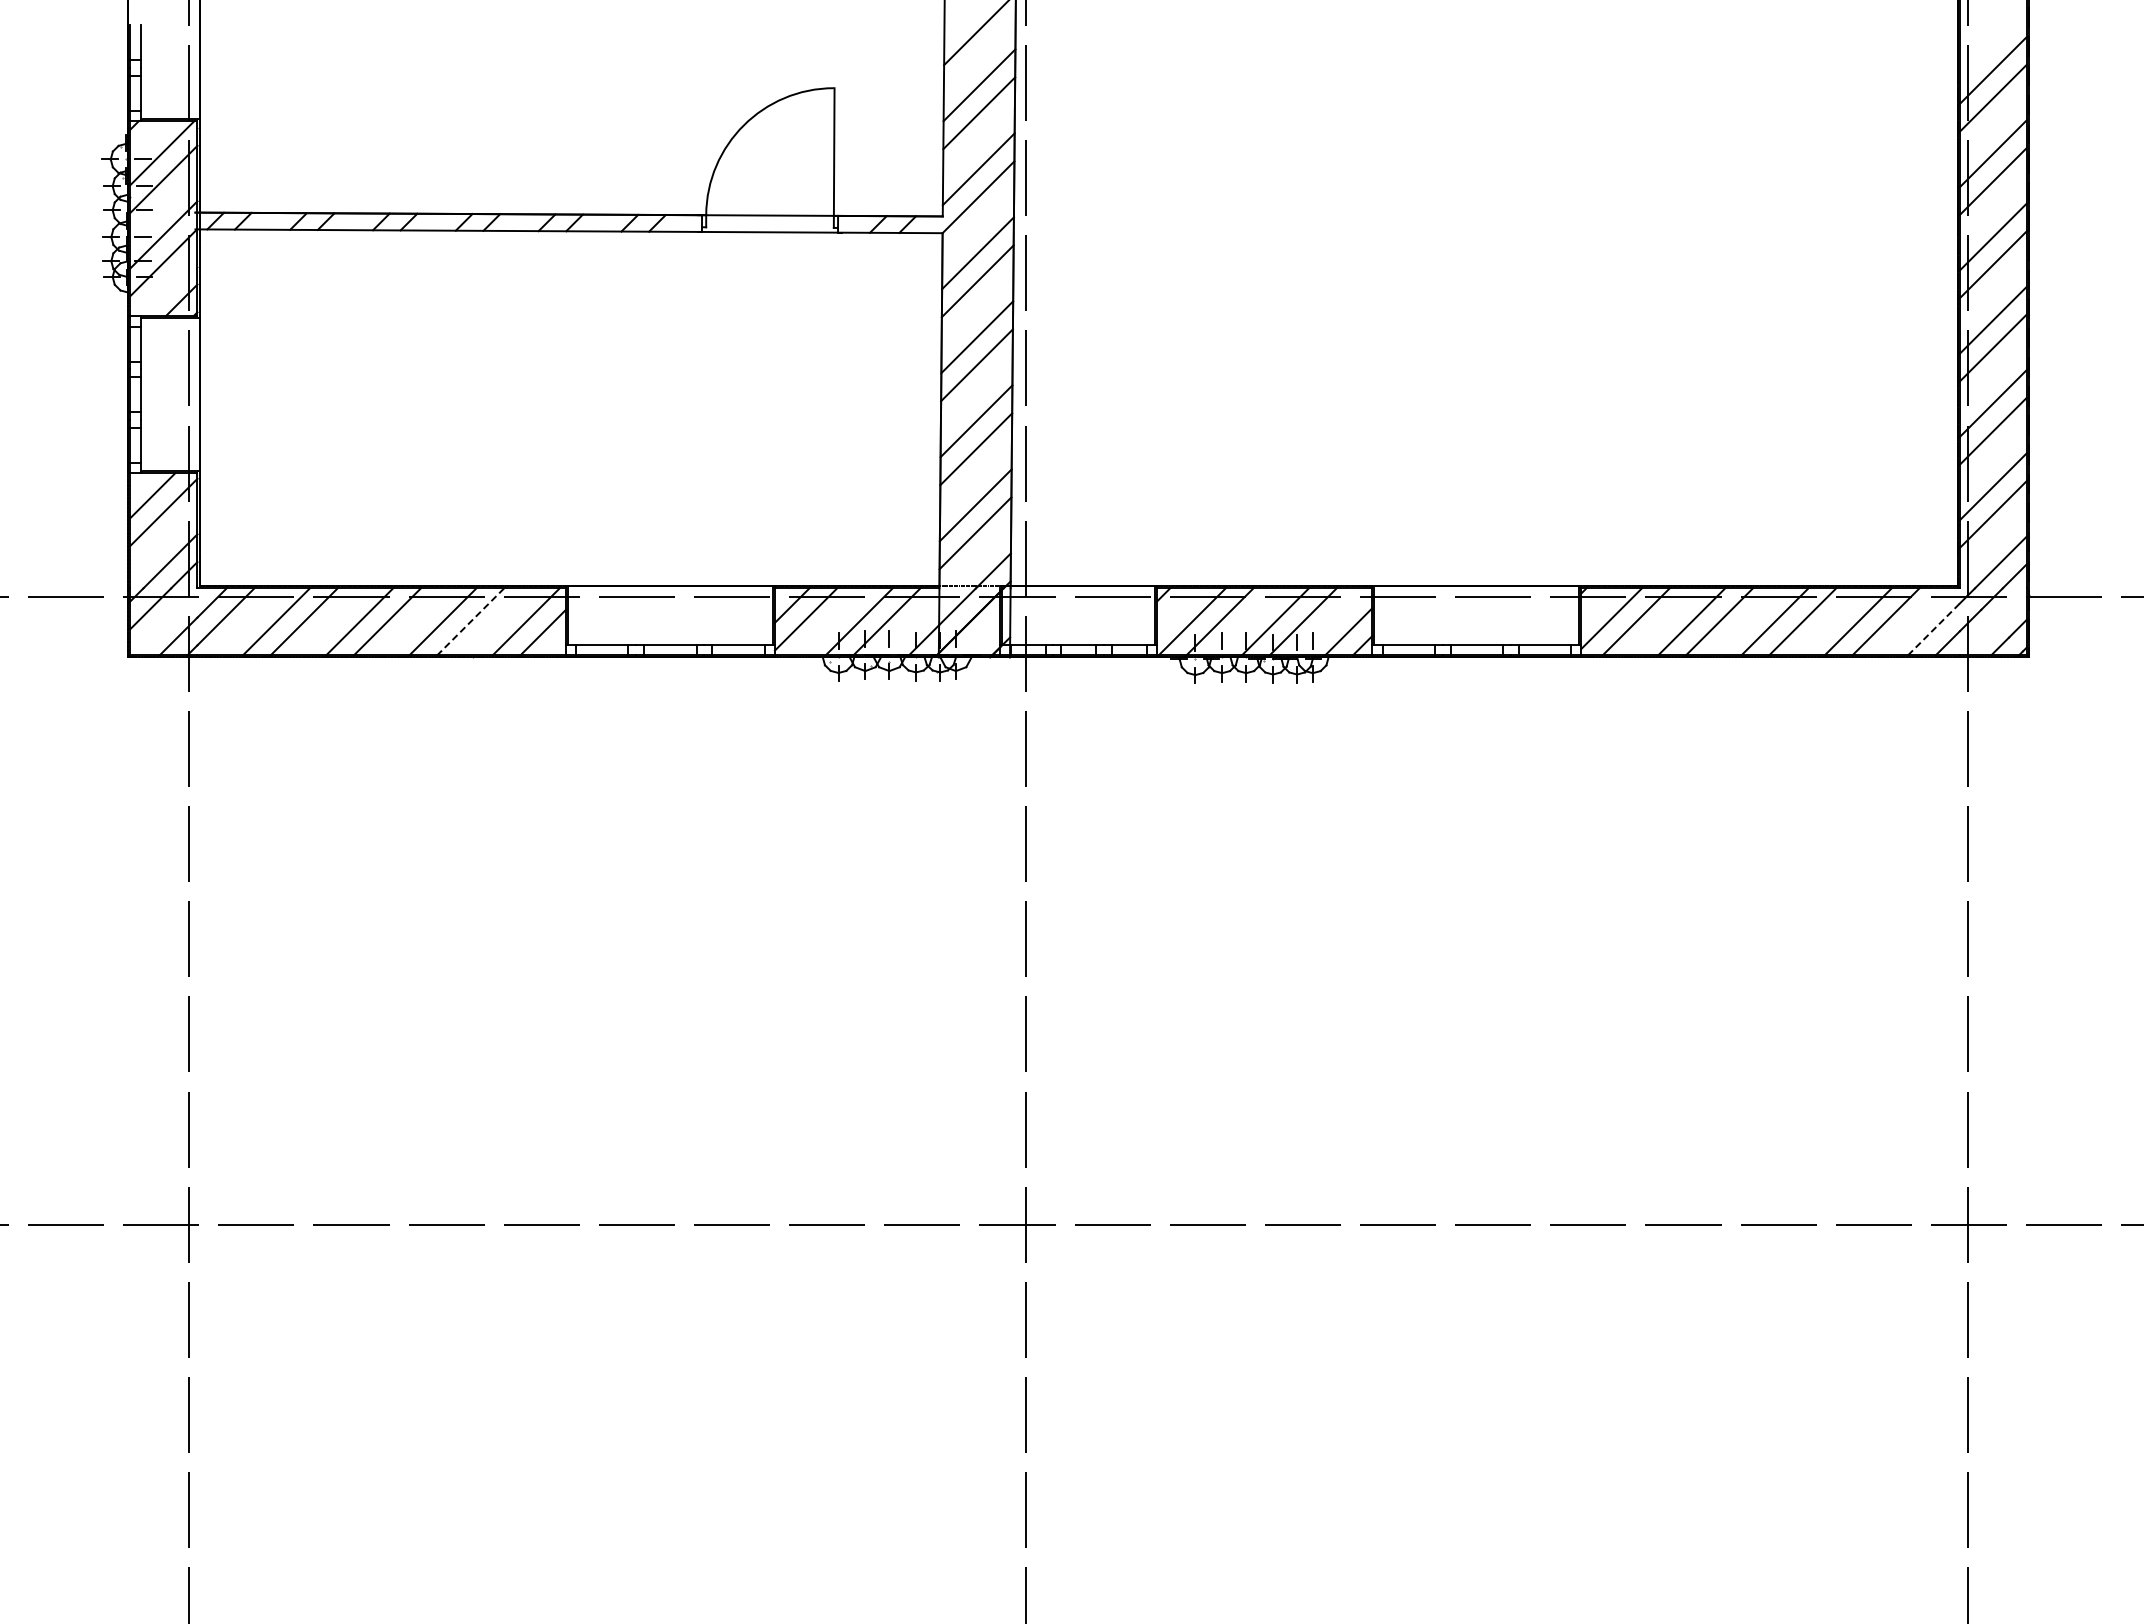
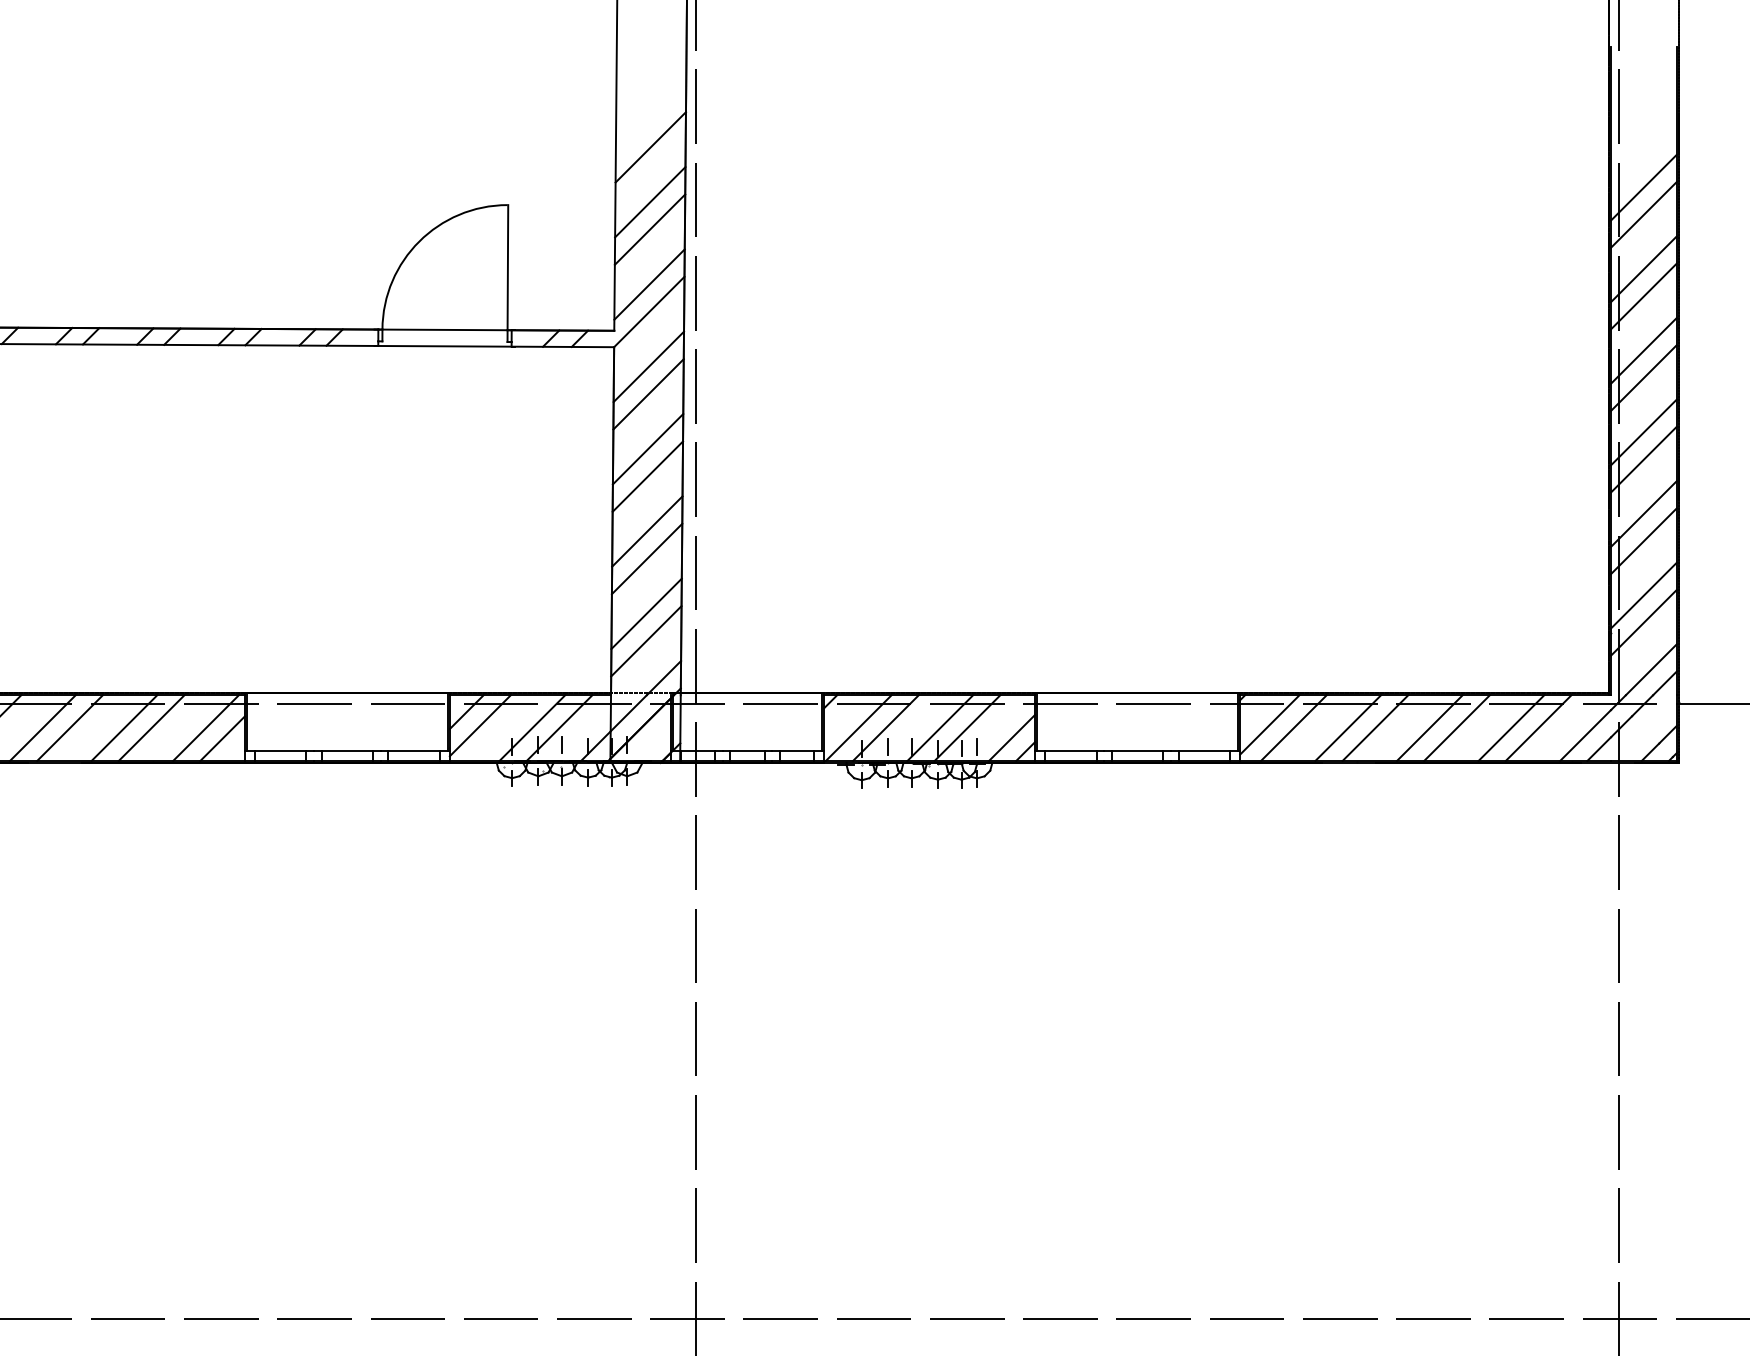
line: (470, 622) -> (151, 728), dashed -> solid
line: (1933, 629) -> (1585, 735), dashed -> solid

